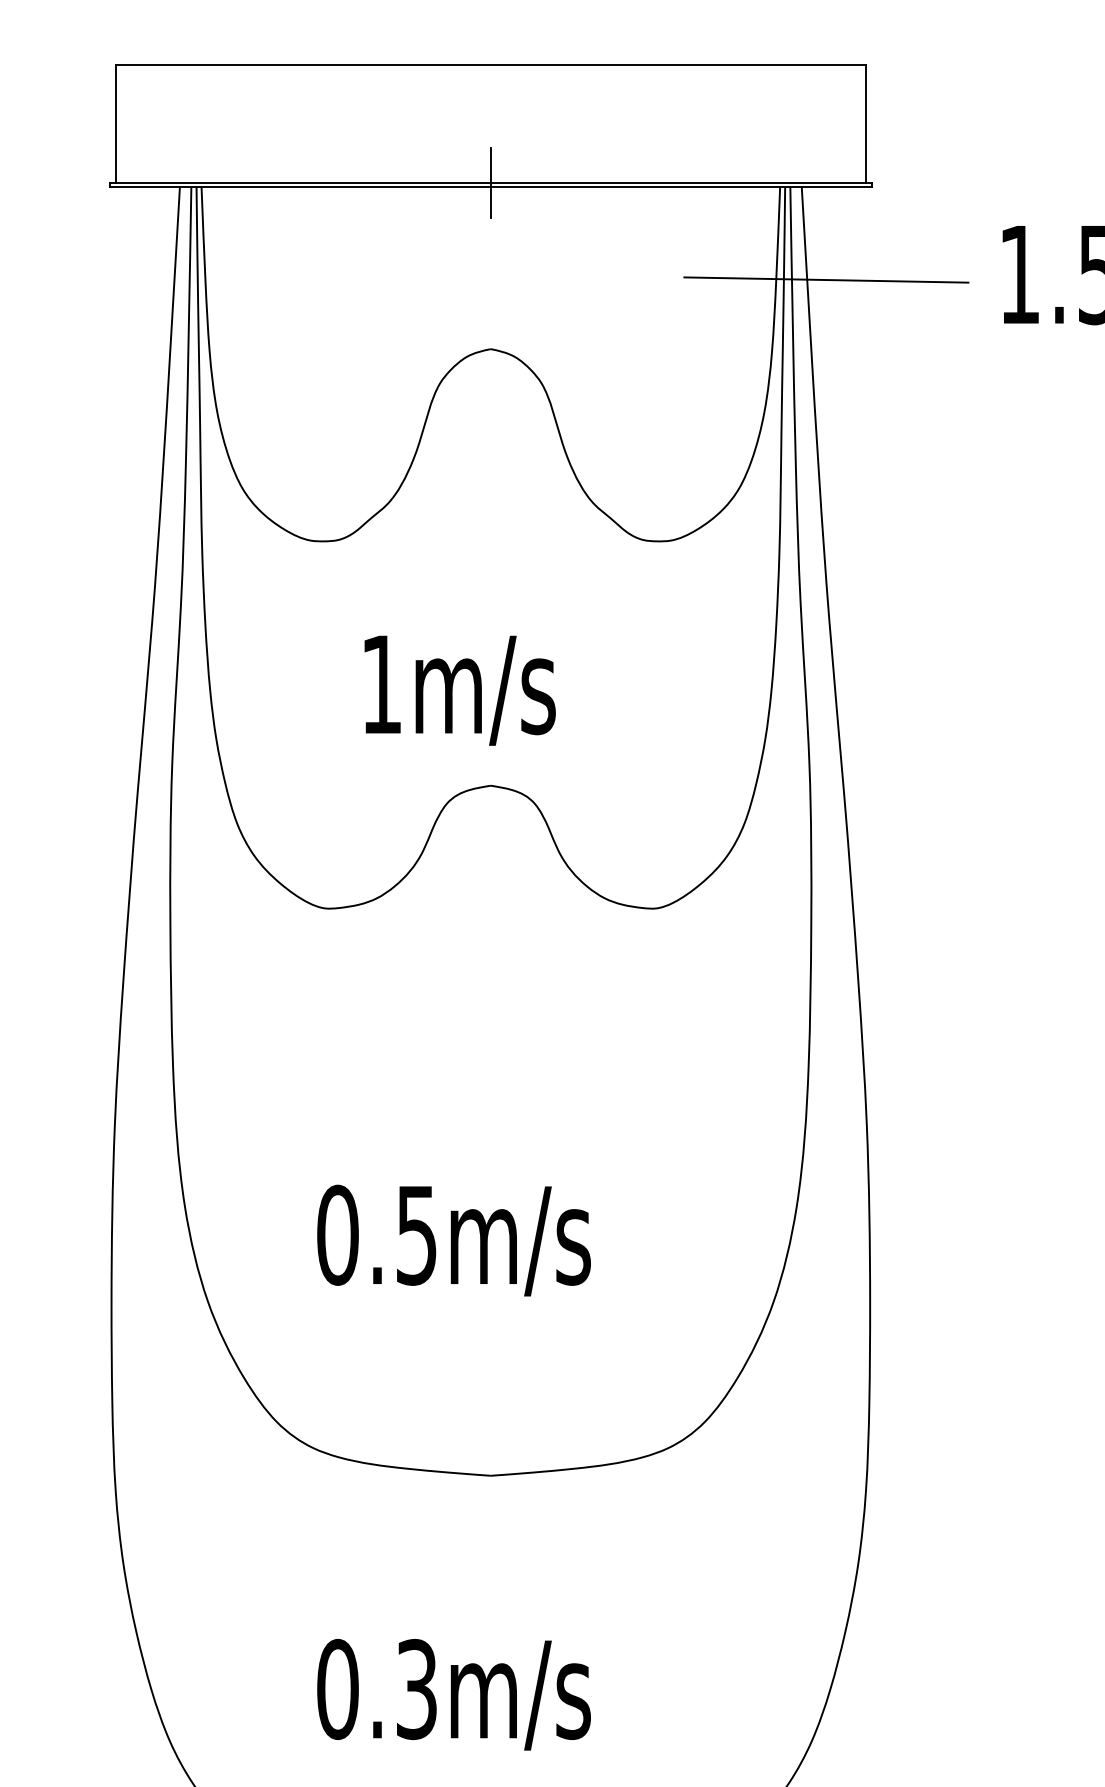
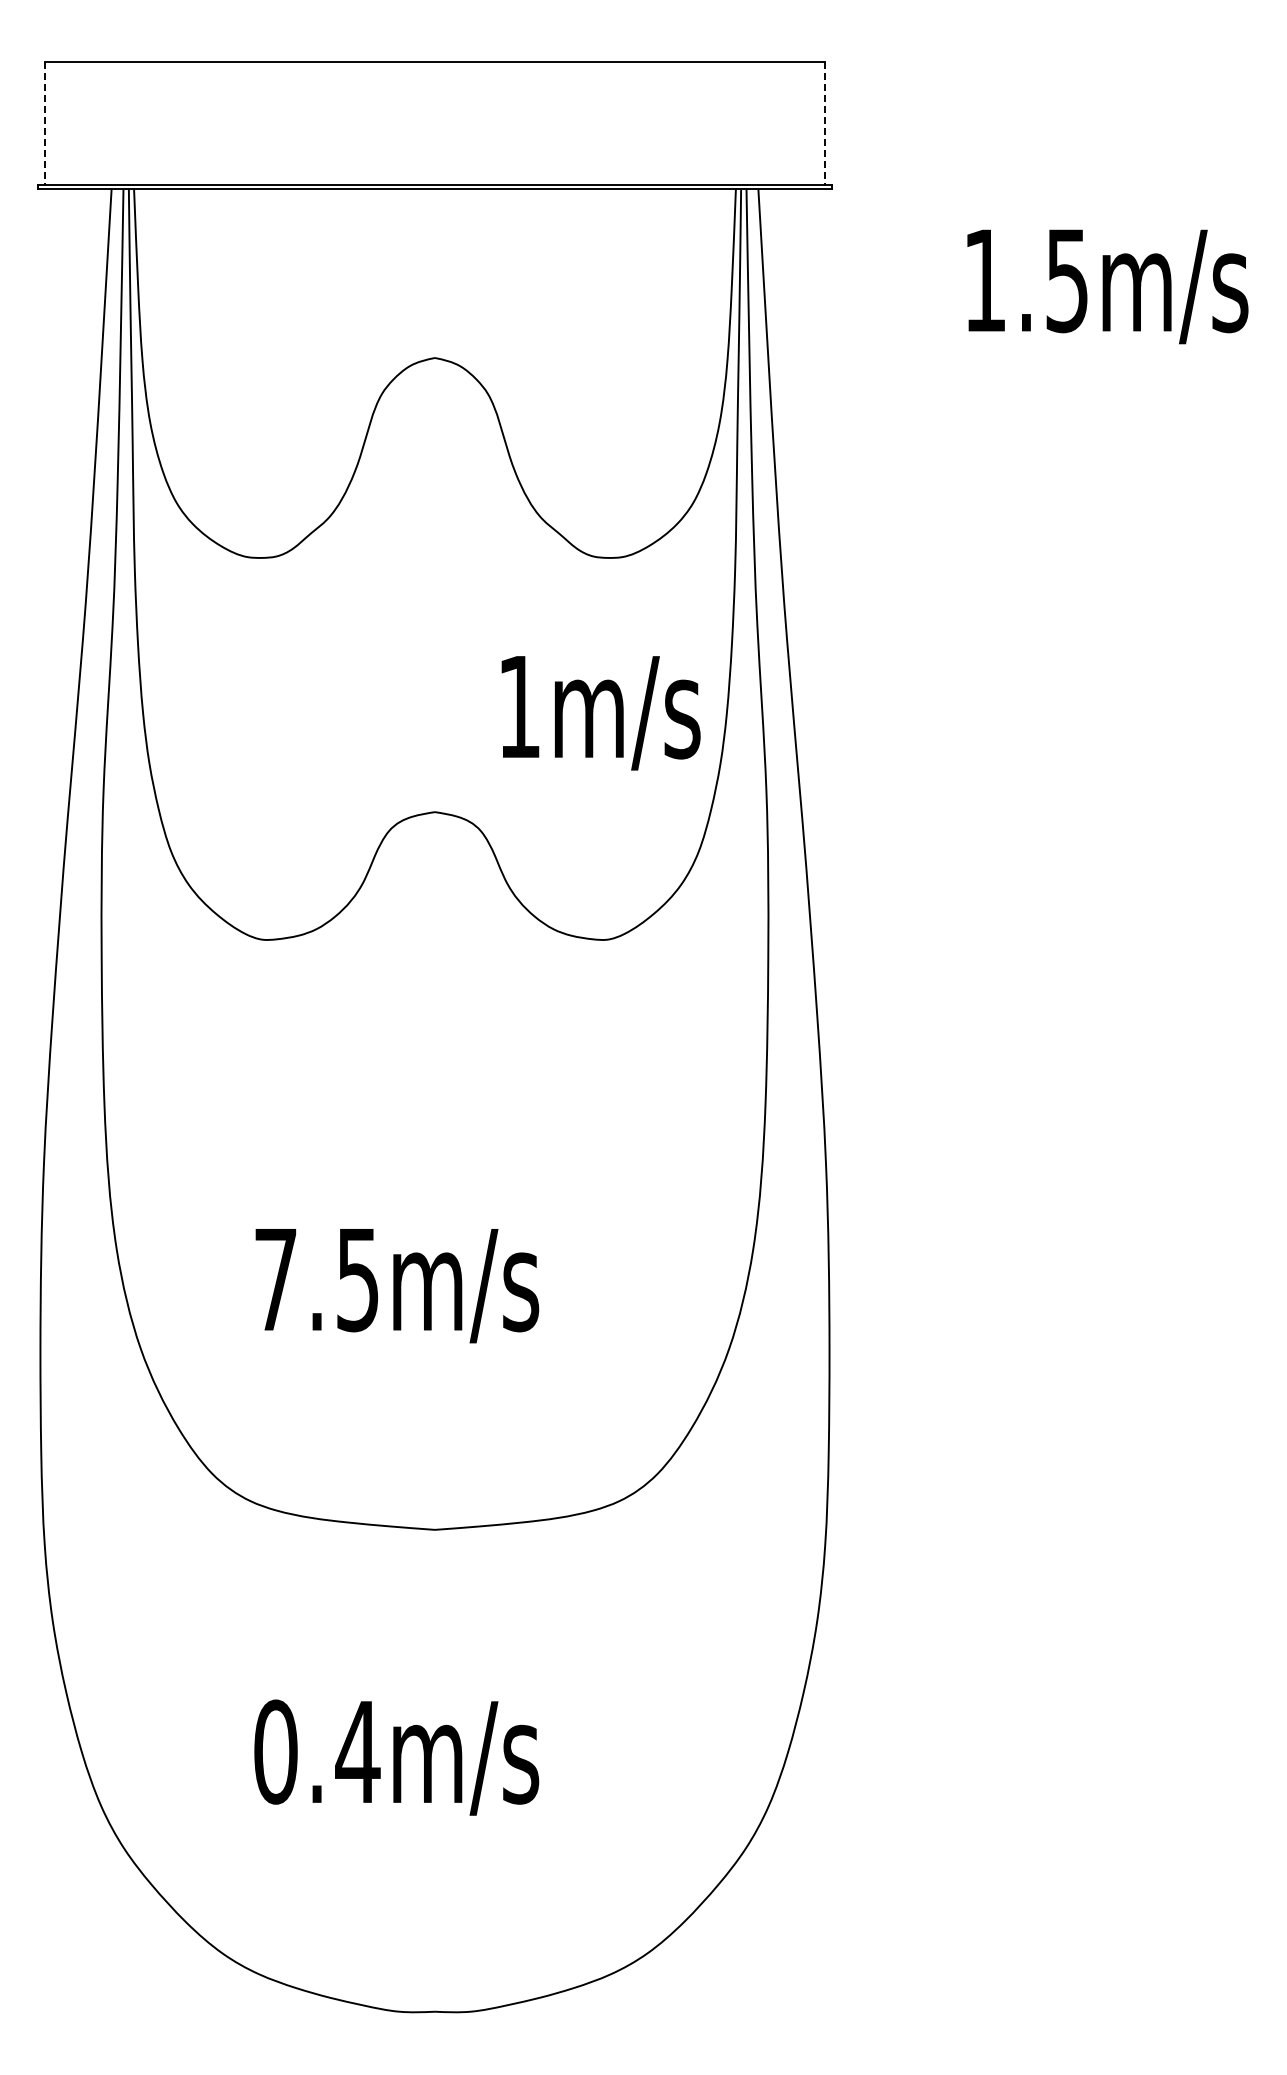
line: (115, 123) -> (44, 123), solid -> dashed
line: (866, 123) -> (825, 123), solid -> dashed
line: (490, 182) -> (434, 184), removed
line: (825, 279) -> (783, 285), removed
text: (459, 690) -> (600, 713), moved
text: (337, 1235) -> (275, 1279), 0.5m/s -> 7.5m/s
text: (416, 1688) -> (357, 1751), 0.3m/s -> 0.4m/s

